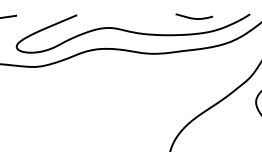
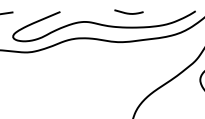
curve: (193, 17) -> (128, 12), moved

